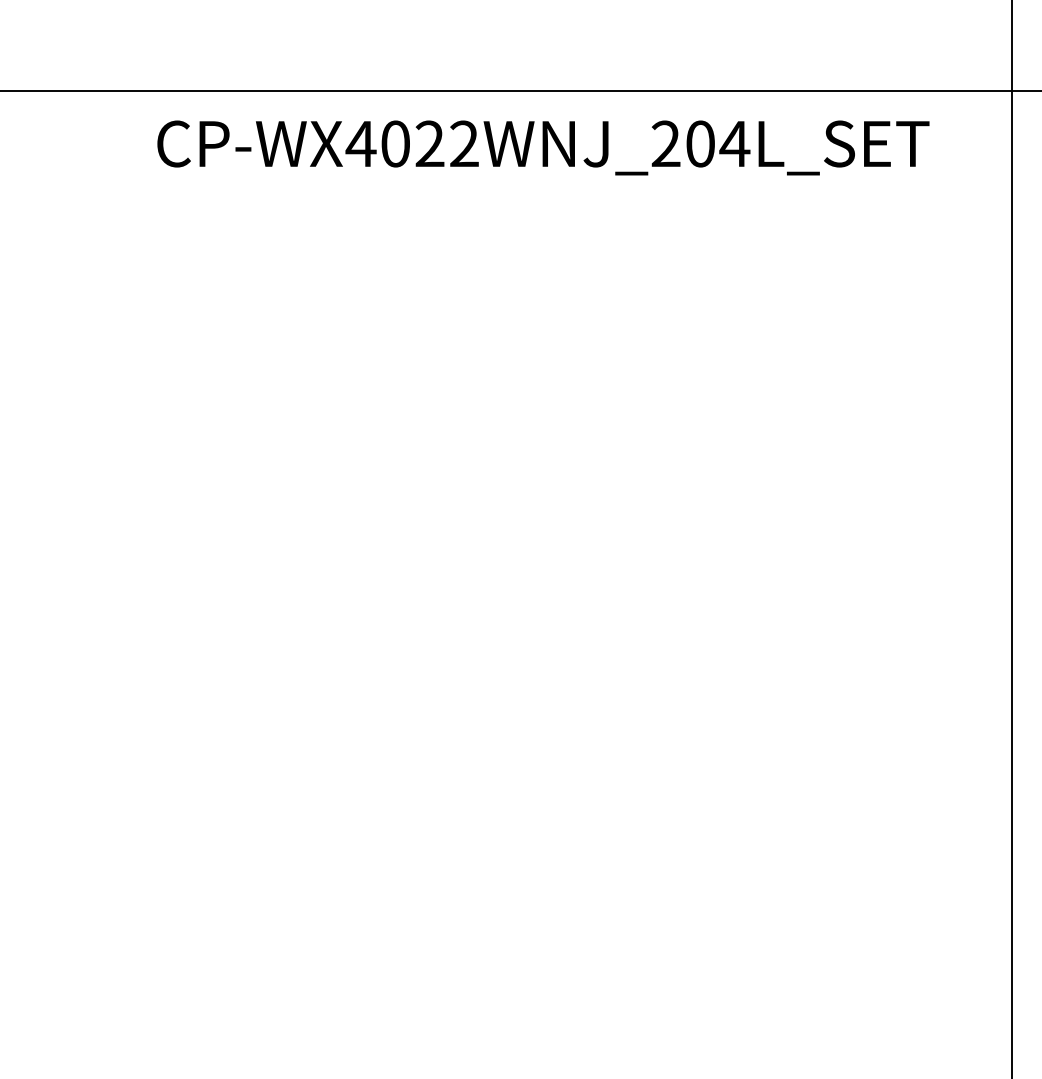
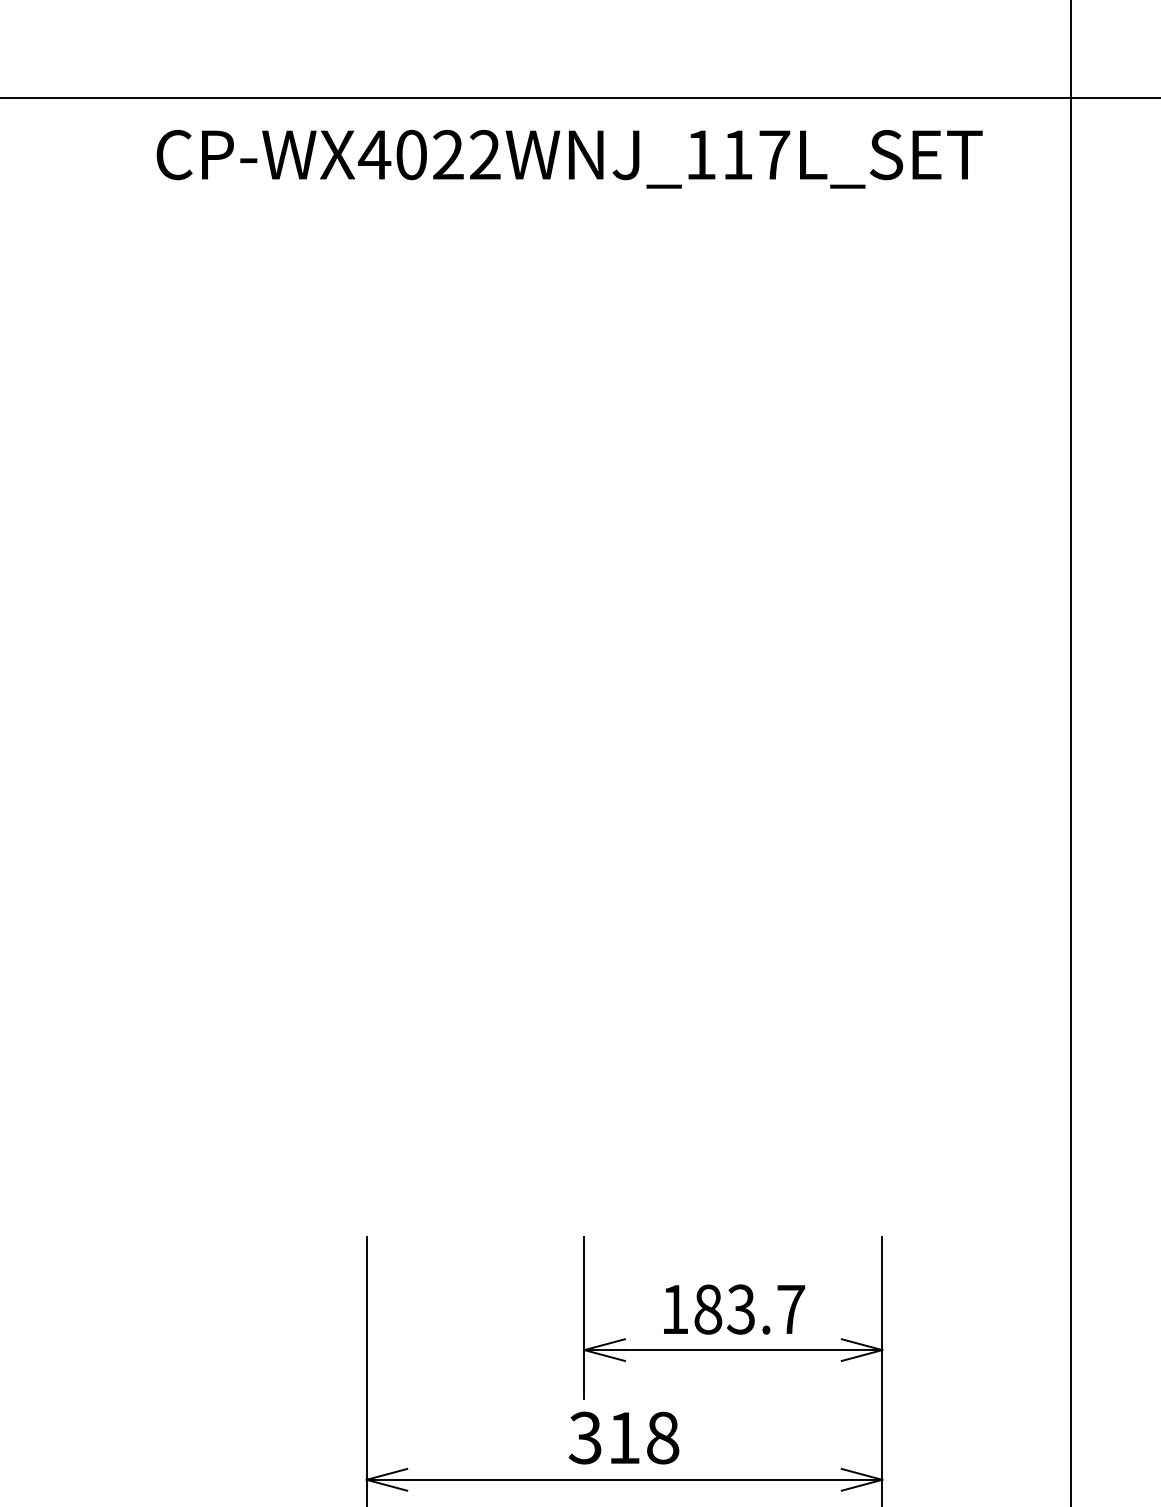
text: (701, 143) -> (738, 154), CP-WX4022WNJ_204L_SET -> CP-WX4022WNJ_117L_SET

